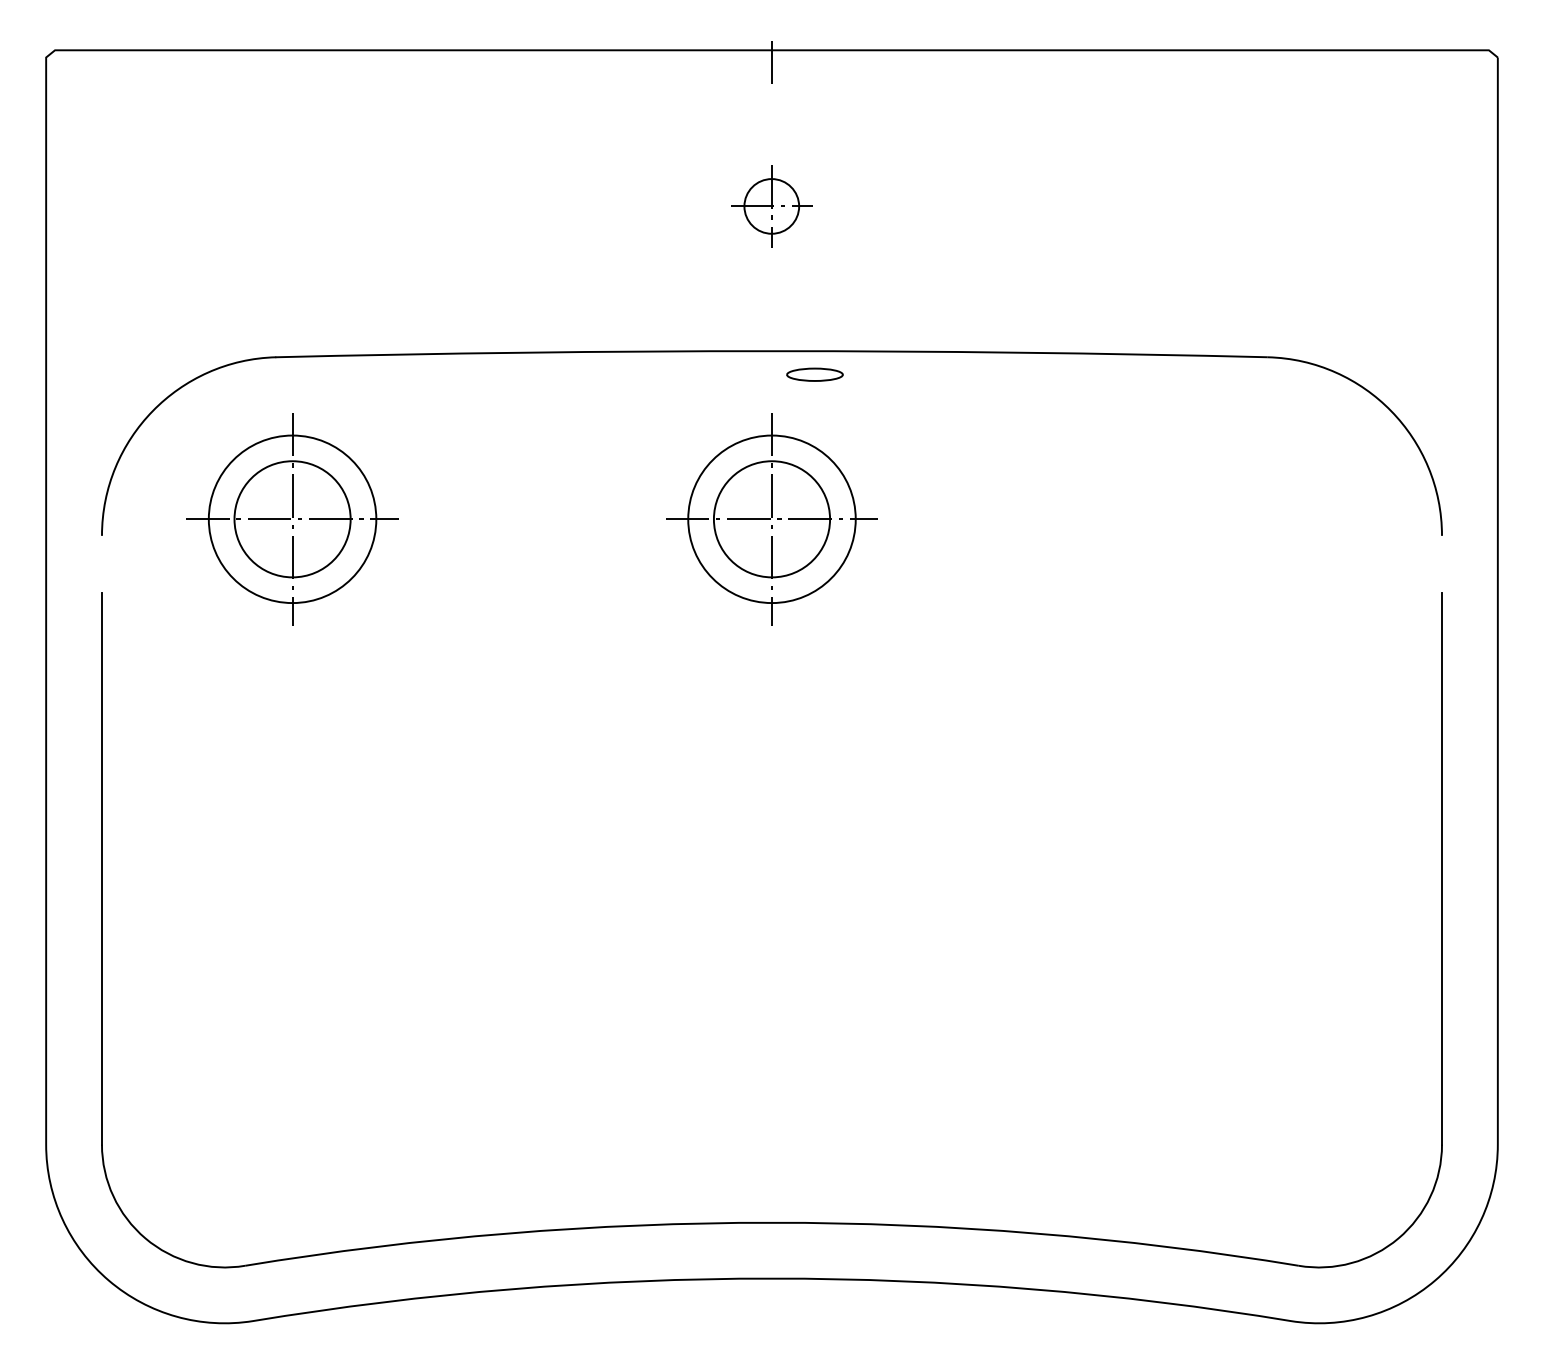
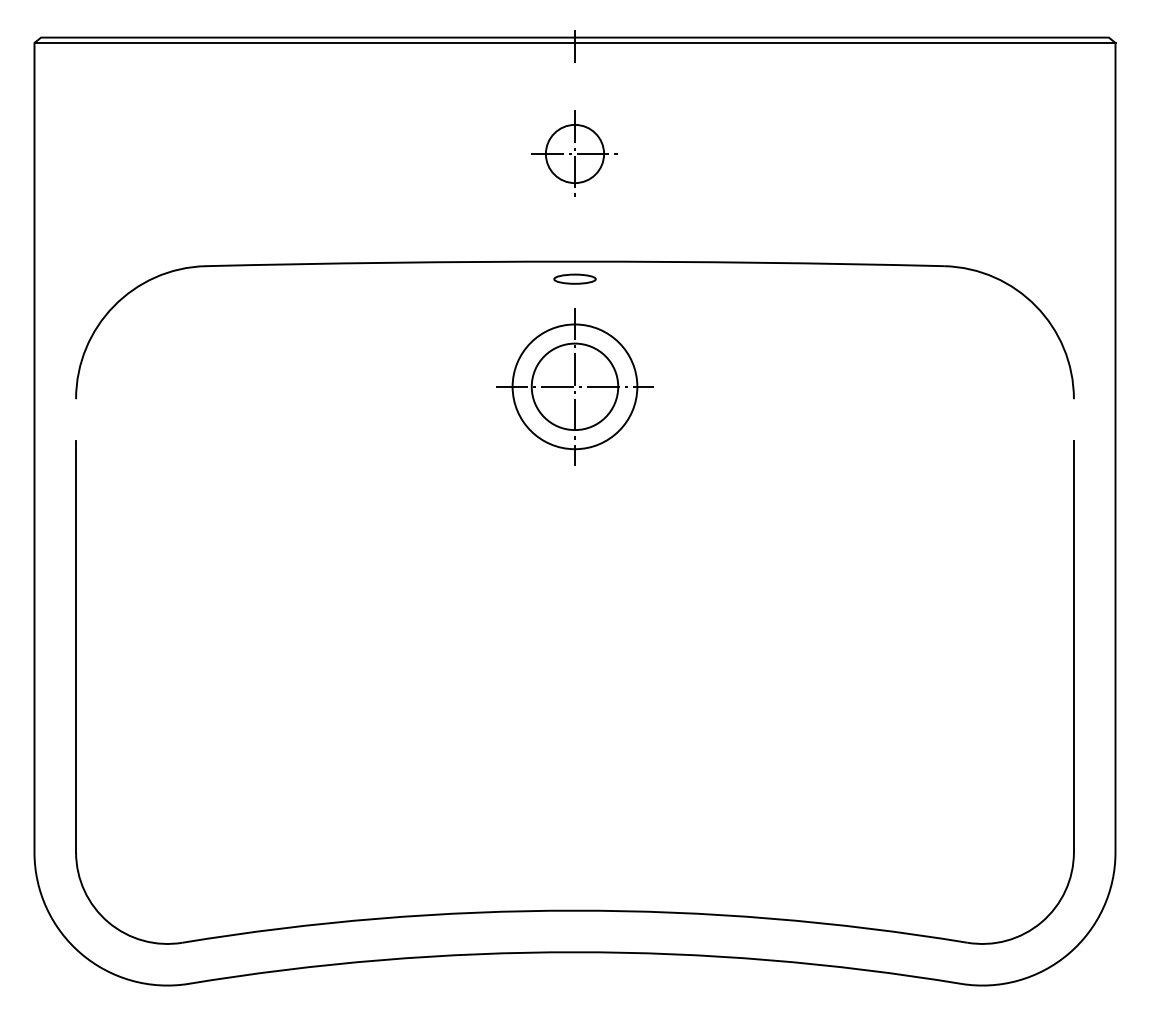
line: (771, 56) -> (574, 42), added
part: (771, 205) -> (574, 153), size x1.43
part: (814, 373) -> (574, 278), moved
part: (291, 518) -> (217, 386), removed

